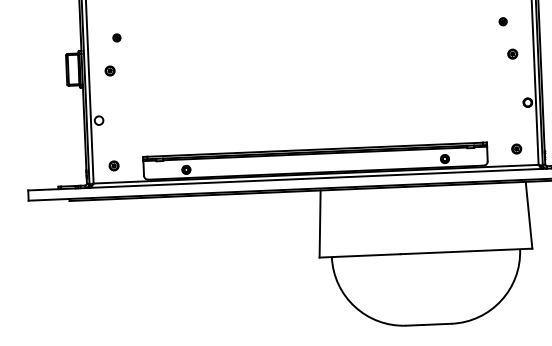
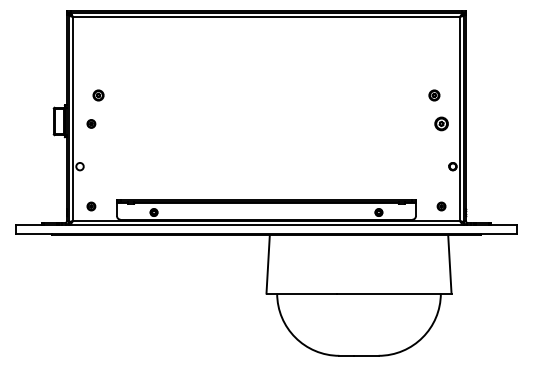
part: (503, 21) -> (434, 95), size x1.6
part: (116, 37) -> (98, 95), size x1.6
part: (512, 53) -> (441, 123), size x1.6

